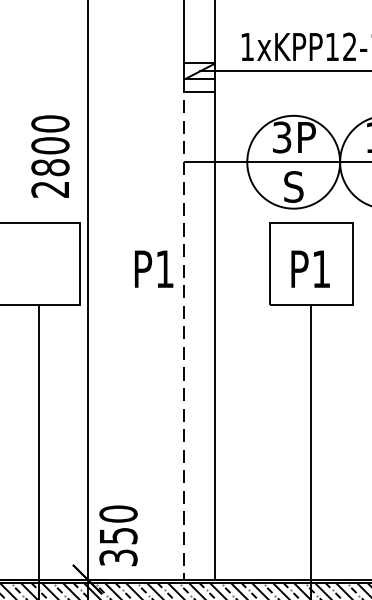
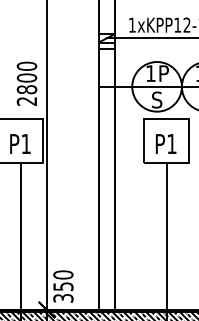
text: (281, 137) -> (150, 73), 3P -> 1P
text: (154, 268) -> (20, 143), moved
line: (184, 329) -> (98, 176), dashed -> solid

